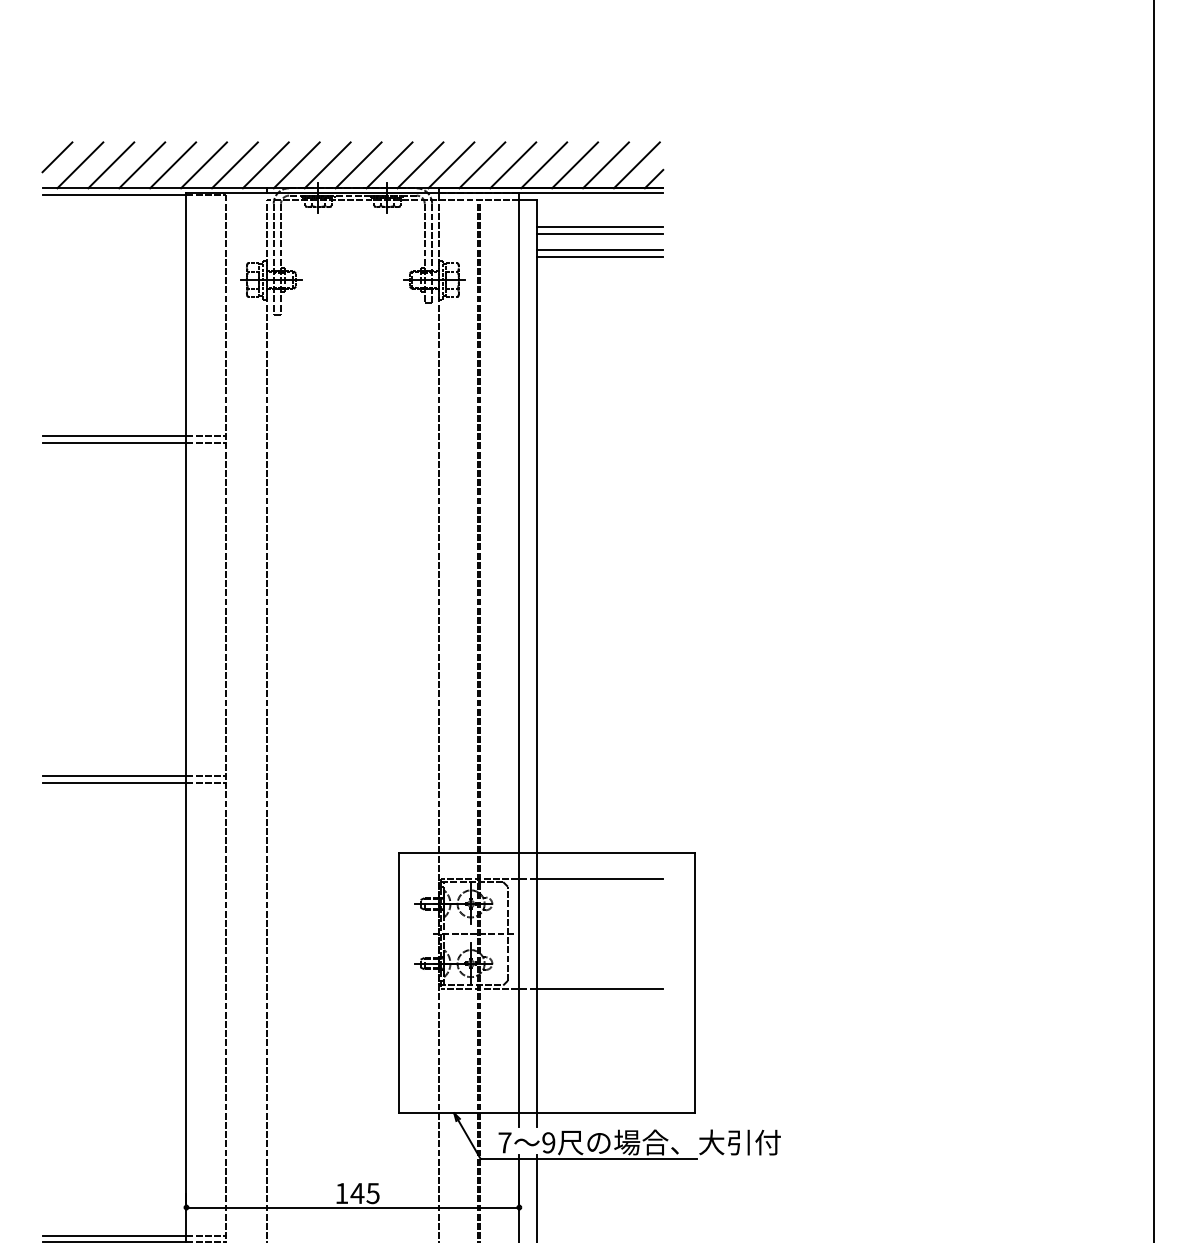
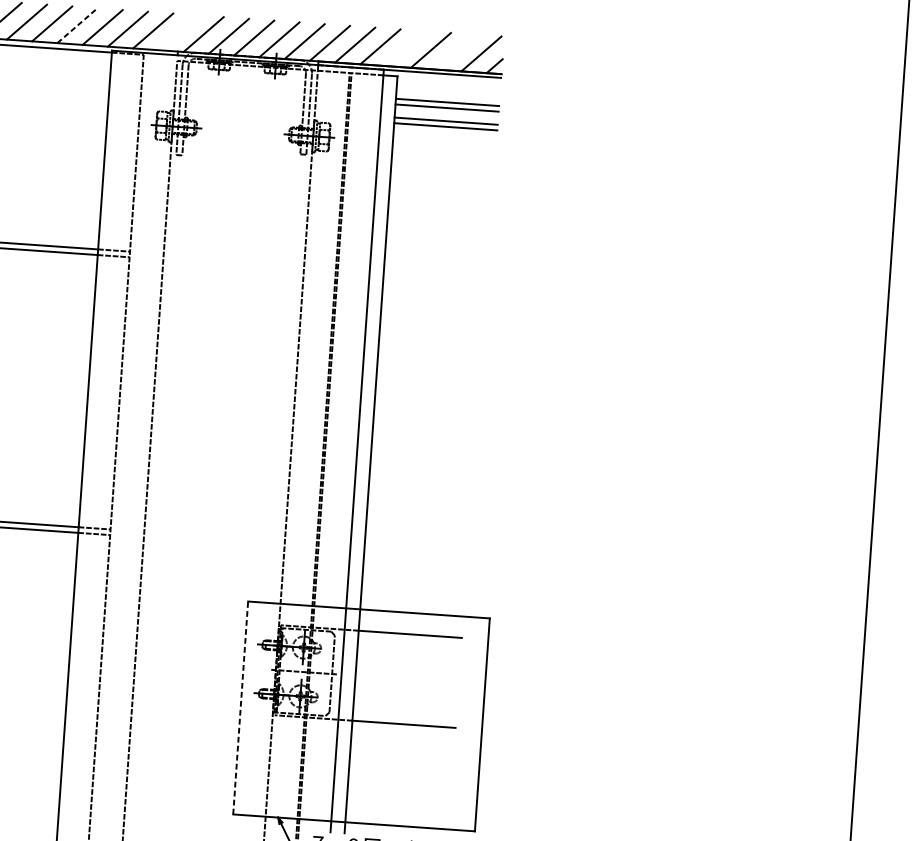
line: (142, 164) -> (77, 25), solid -> dashed
line: (265, 165) -> (178, 32), removed
line: (544, 165) -> (405, 48), removed
line: (605, 165) -> (455, 52), removed
line: (399, 982) -> (240, 707), solid -> dashed

